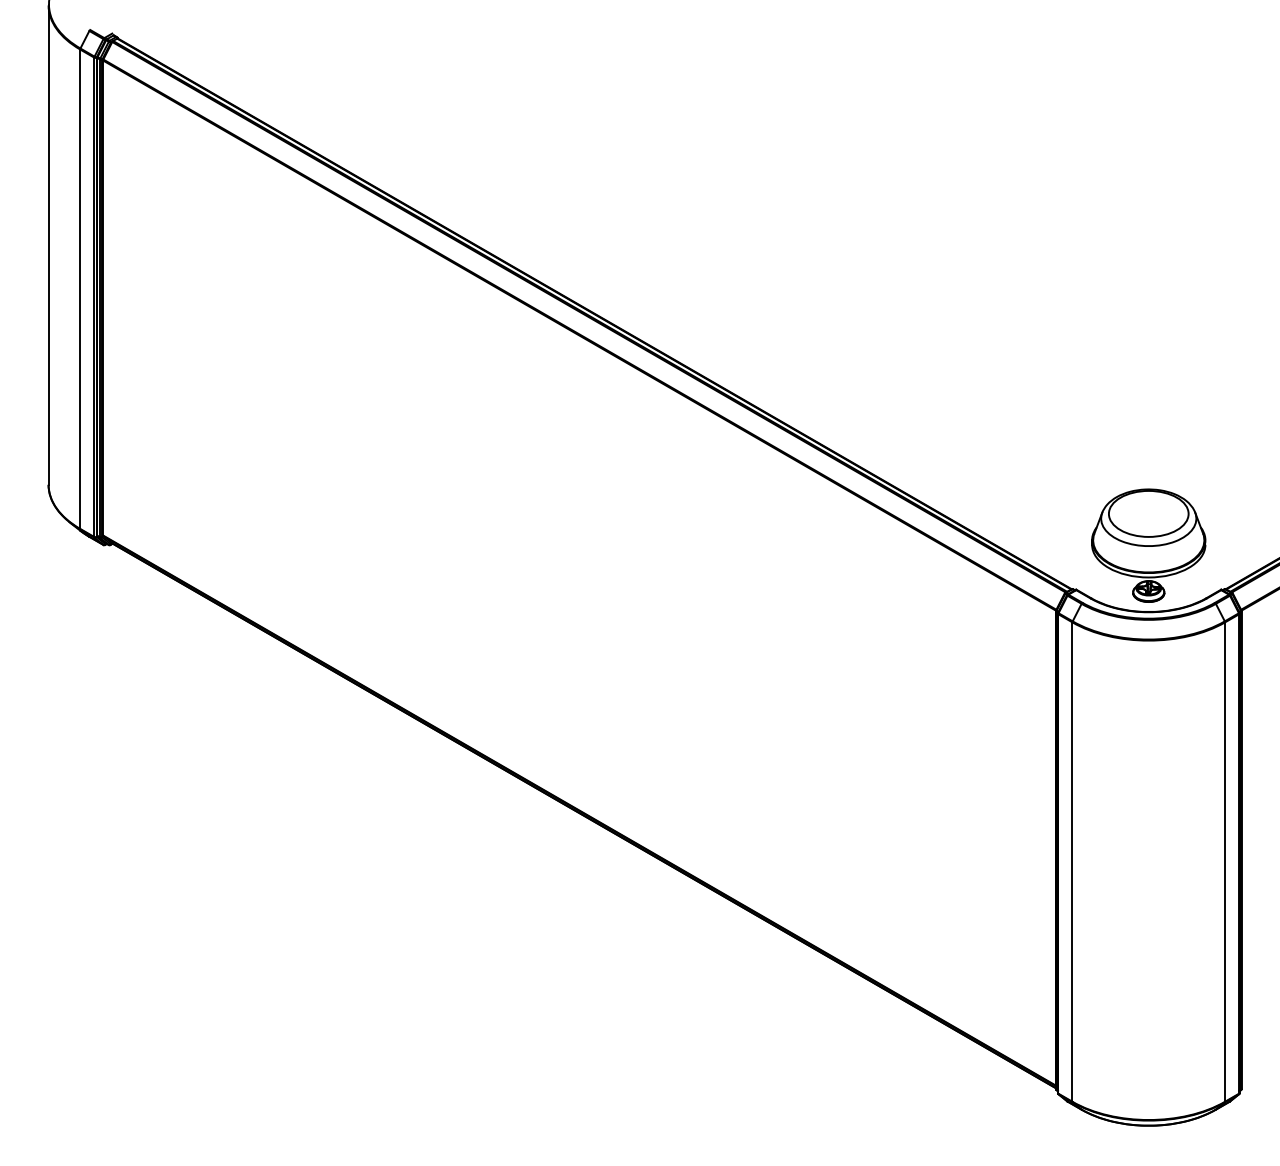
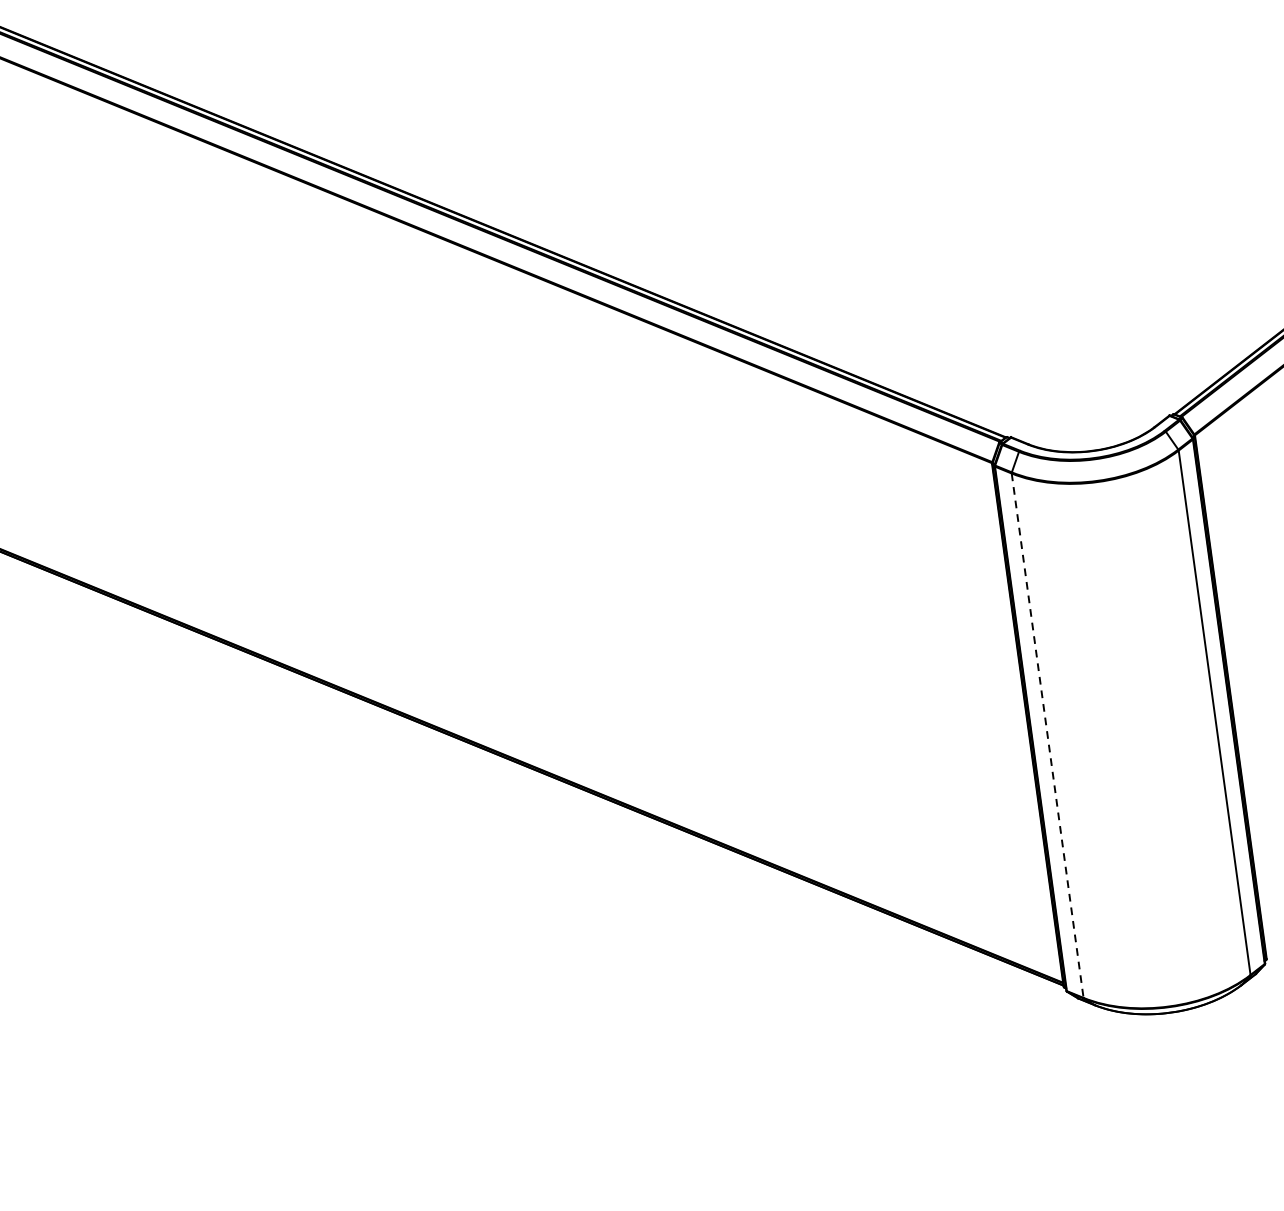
part: (1148, 545) -> (1083, 378), removed
line: (1072, 862) -> (1047, 736), solid -> dashed

